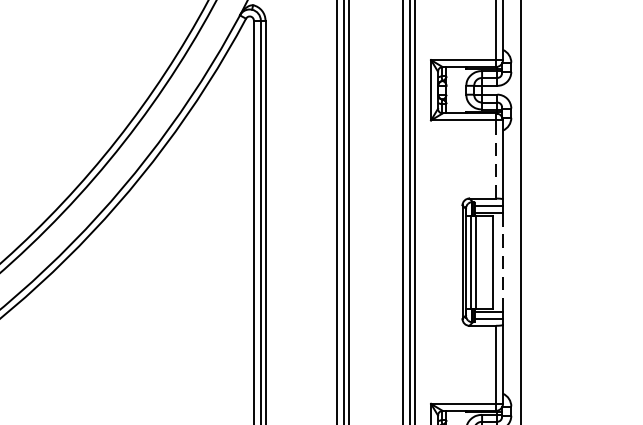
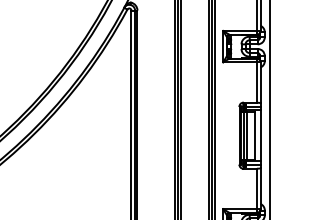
line: (495, 159) -> (256, 82), dashed -> solid
line: (502, 261) -> (260, 135), dashed -> solid

